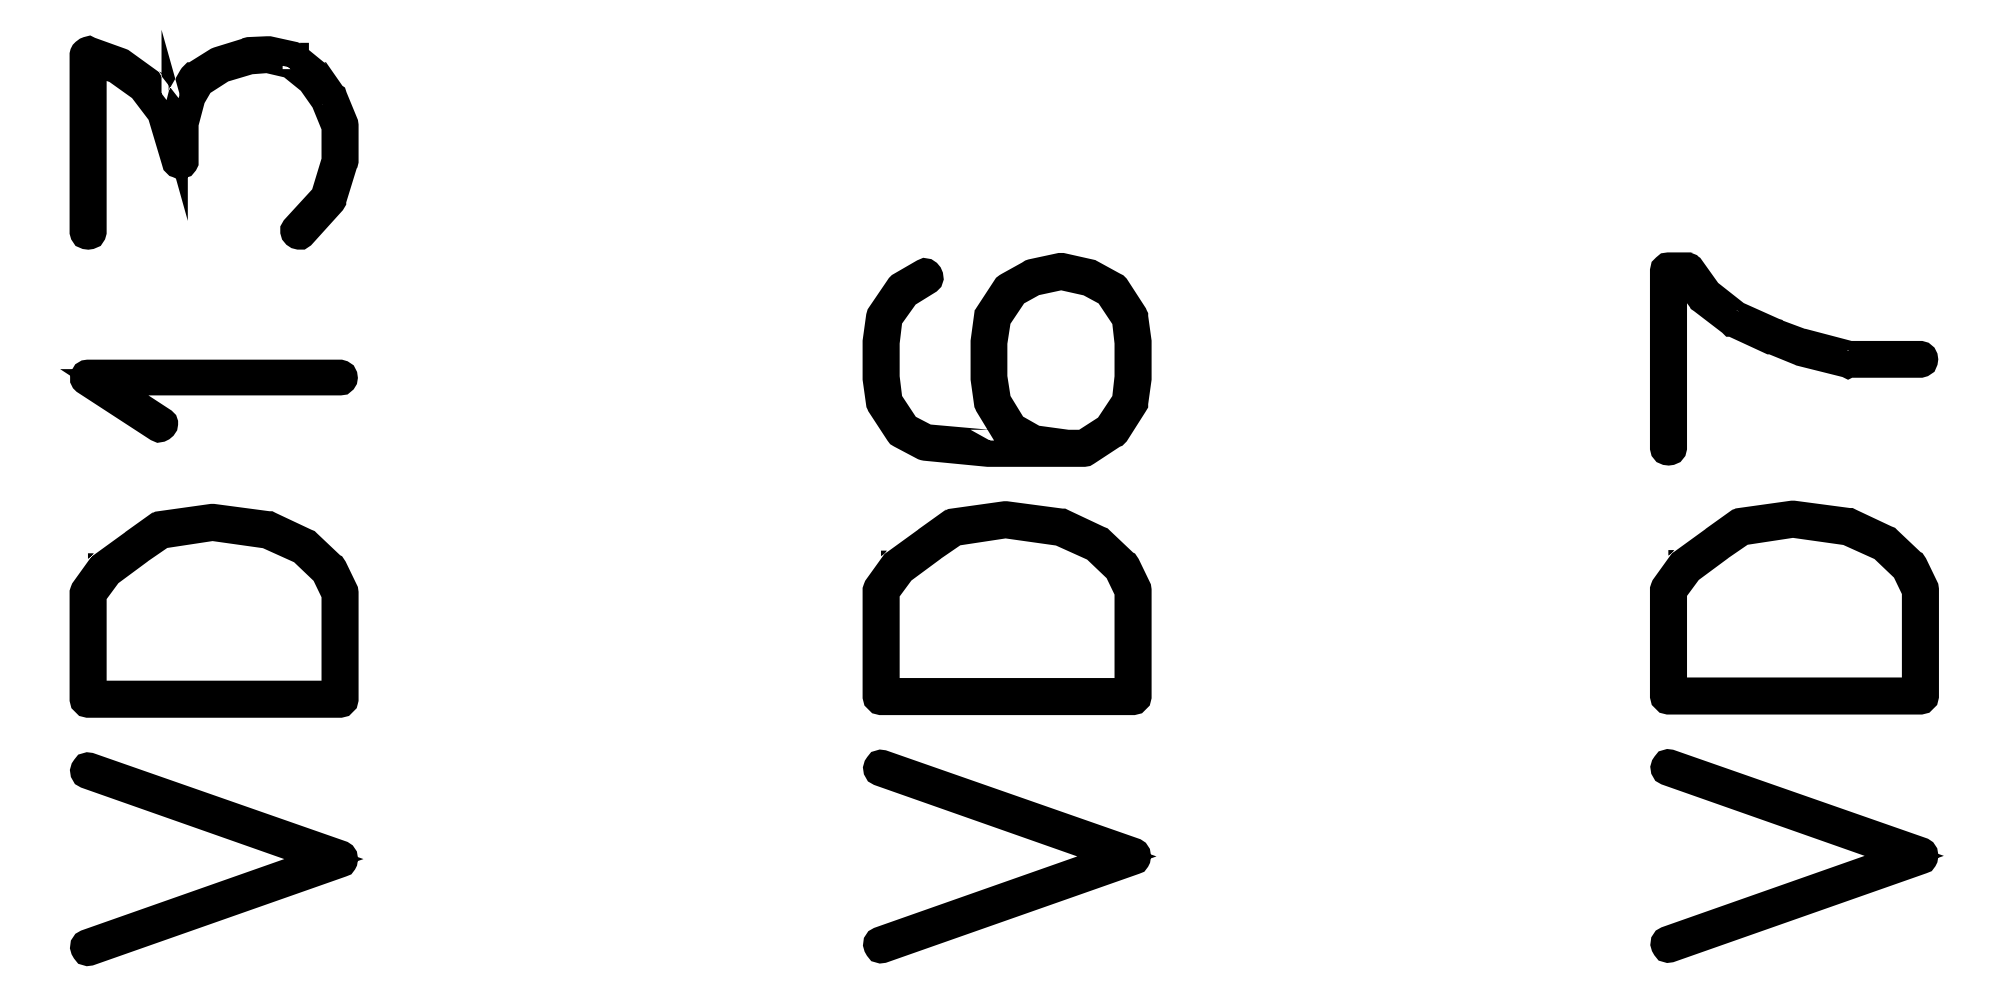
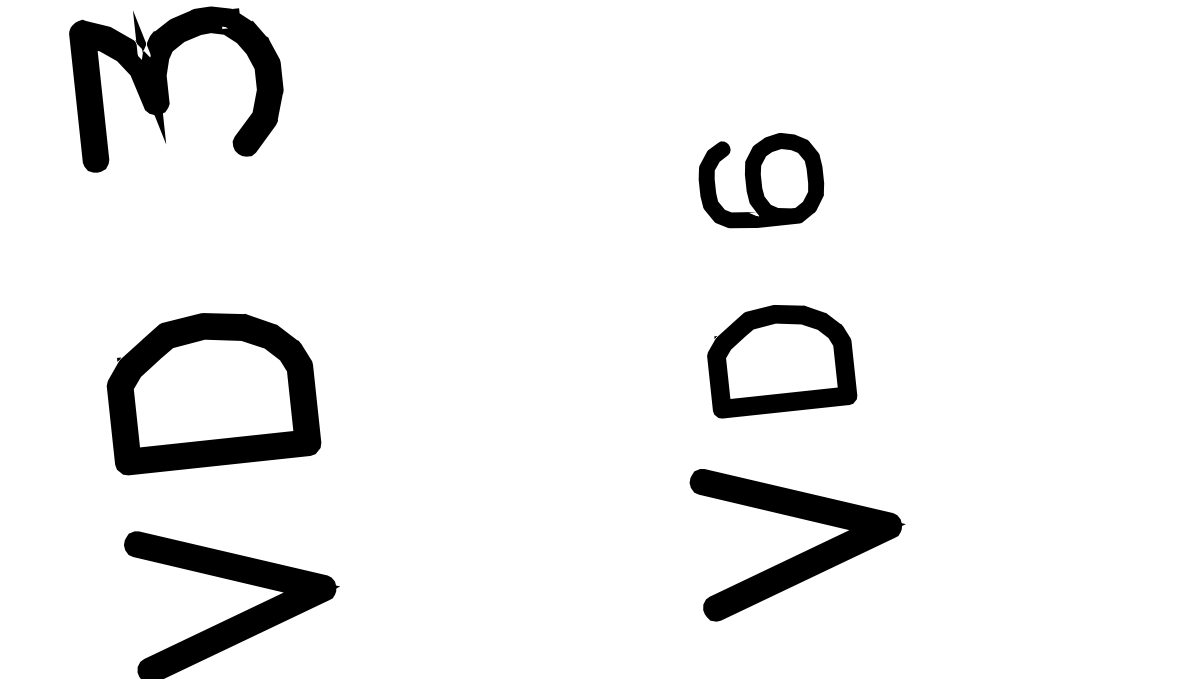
part: (1006, 359) -> (760, 181), size x0.6
part: (208, 400) -> (194, 271), removed
part: (1006, 607) -> (779, 357), size x0.7
part: (213, 610) -> (210, 389), moved

